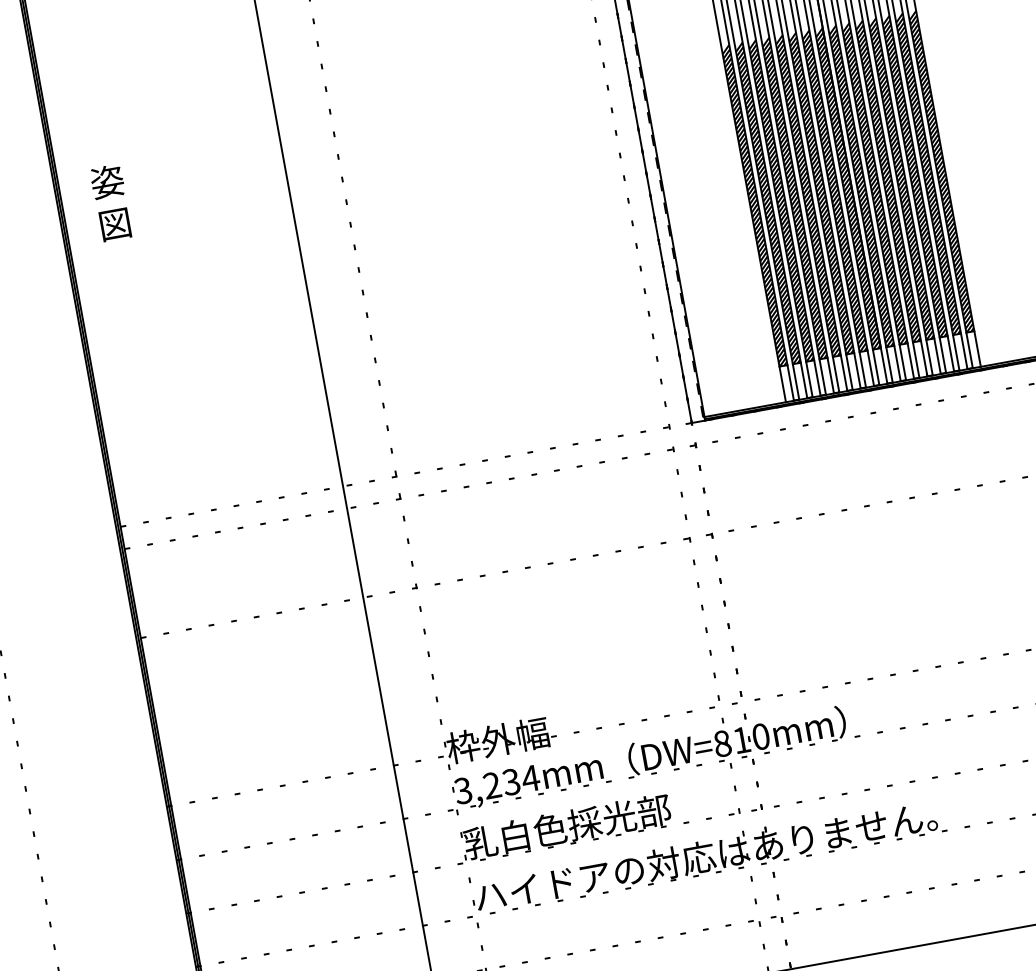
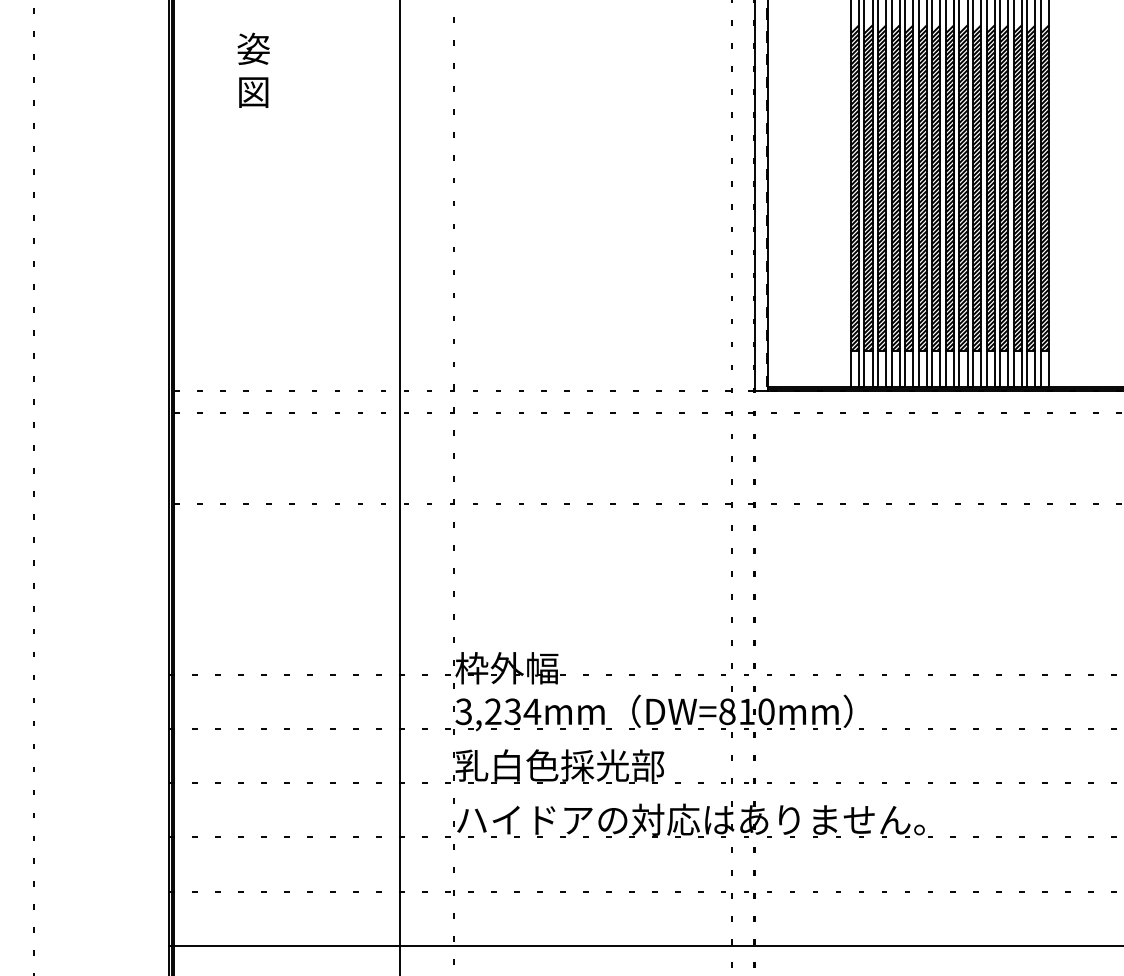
text: (110, 202) -> (253, 69), moved

